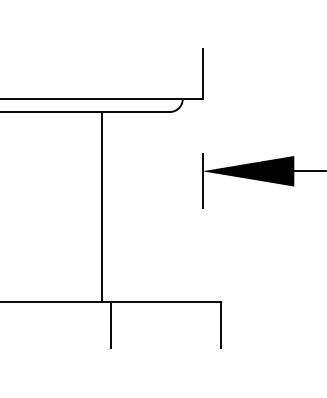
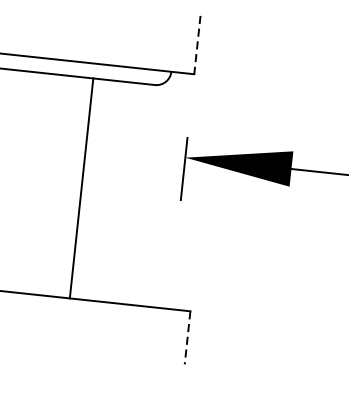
line: (202, 74) -> (197, 45), solid -> dashed
line: (101, 206) -> (81, 187), moved
line: (110, 325) -> (59, 324), removed
line: (220, 325) -> (187, 338), solid -> dashed

